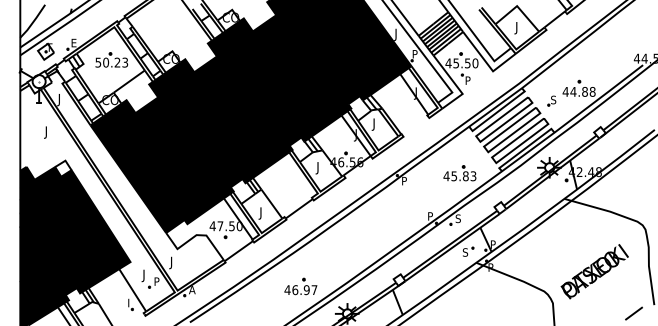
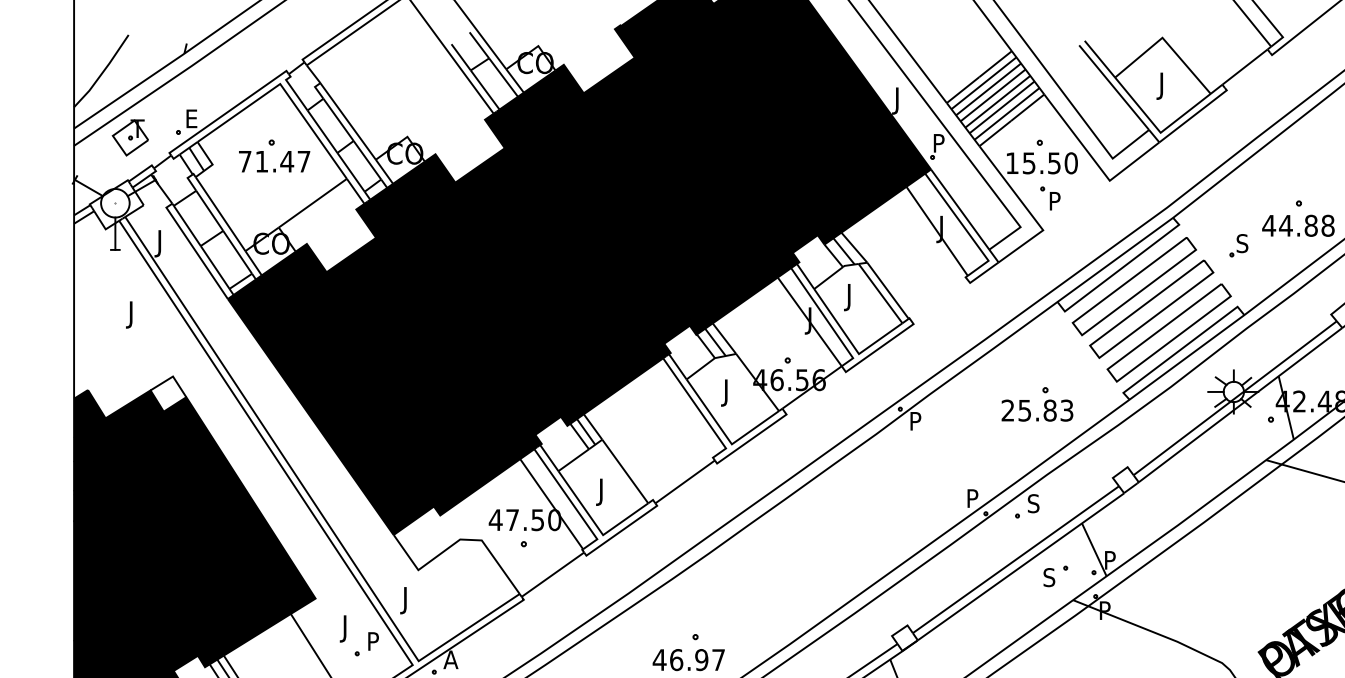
text: (111, 62) -> (273, 161), 50.23 -> 71.47
text: (448, 63) -> (1012, 163), 45.50 -> 15.50
text: (446, 176) -> (1007, 411), 45.83 -> 25.83

